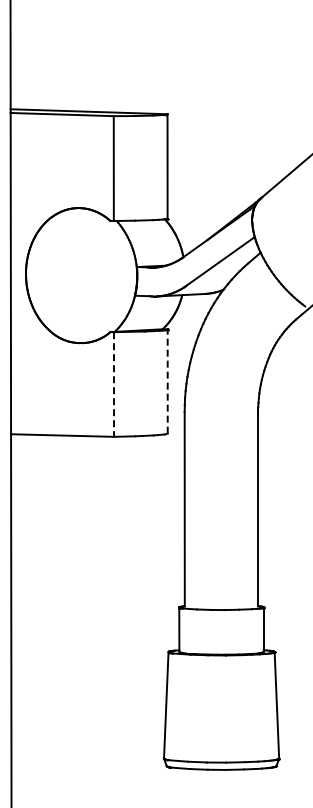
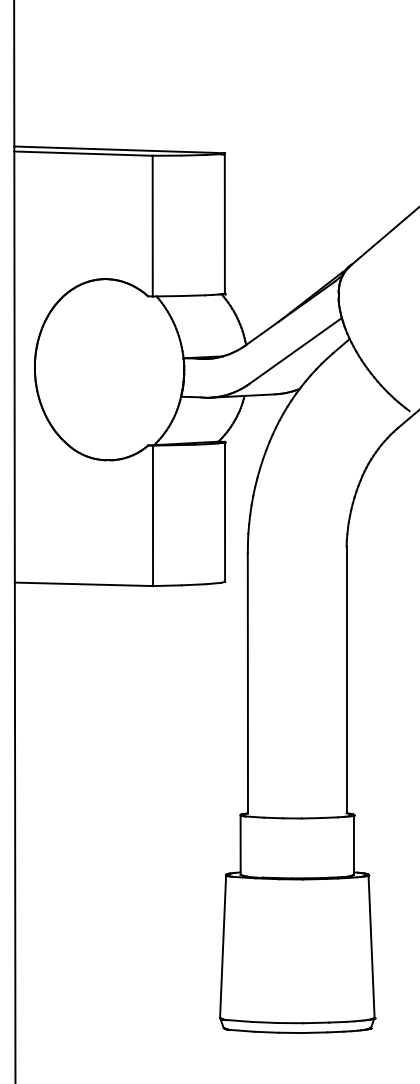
line: (167, 381) -> (224, 511), dashed -> solid
line: (114, 385) -> (153, 517), dashed -> solid

